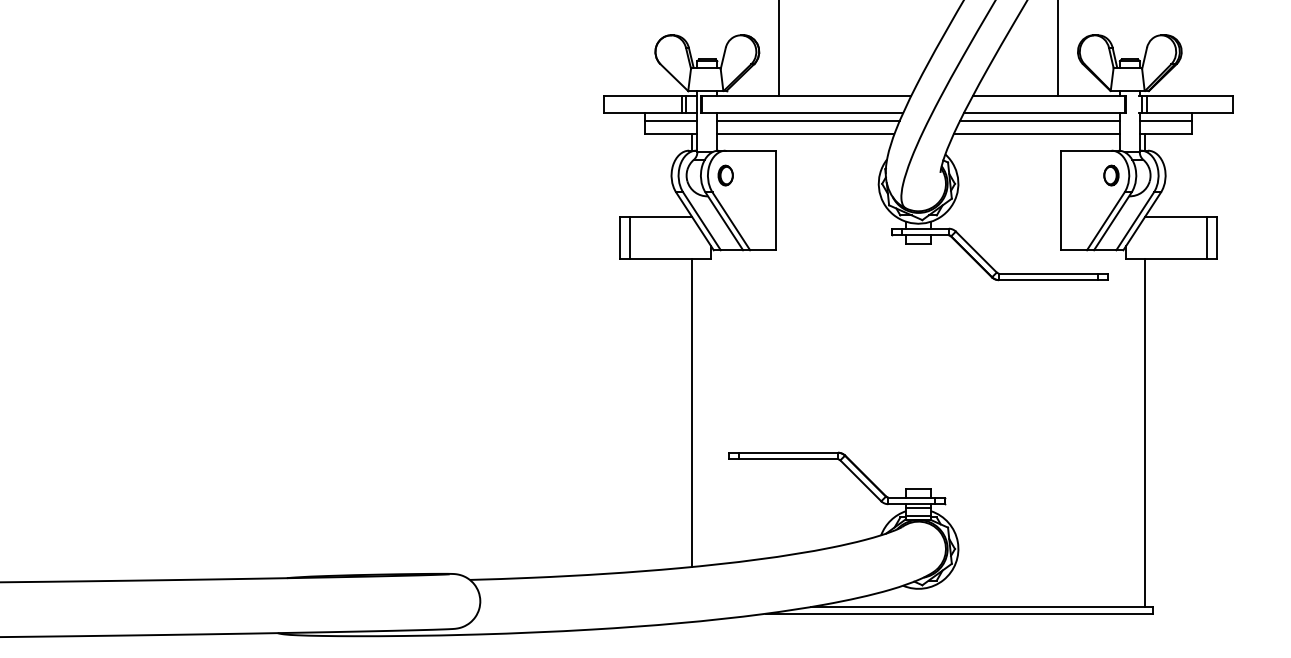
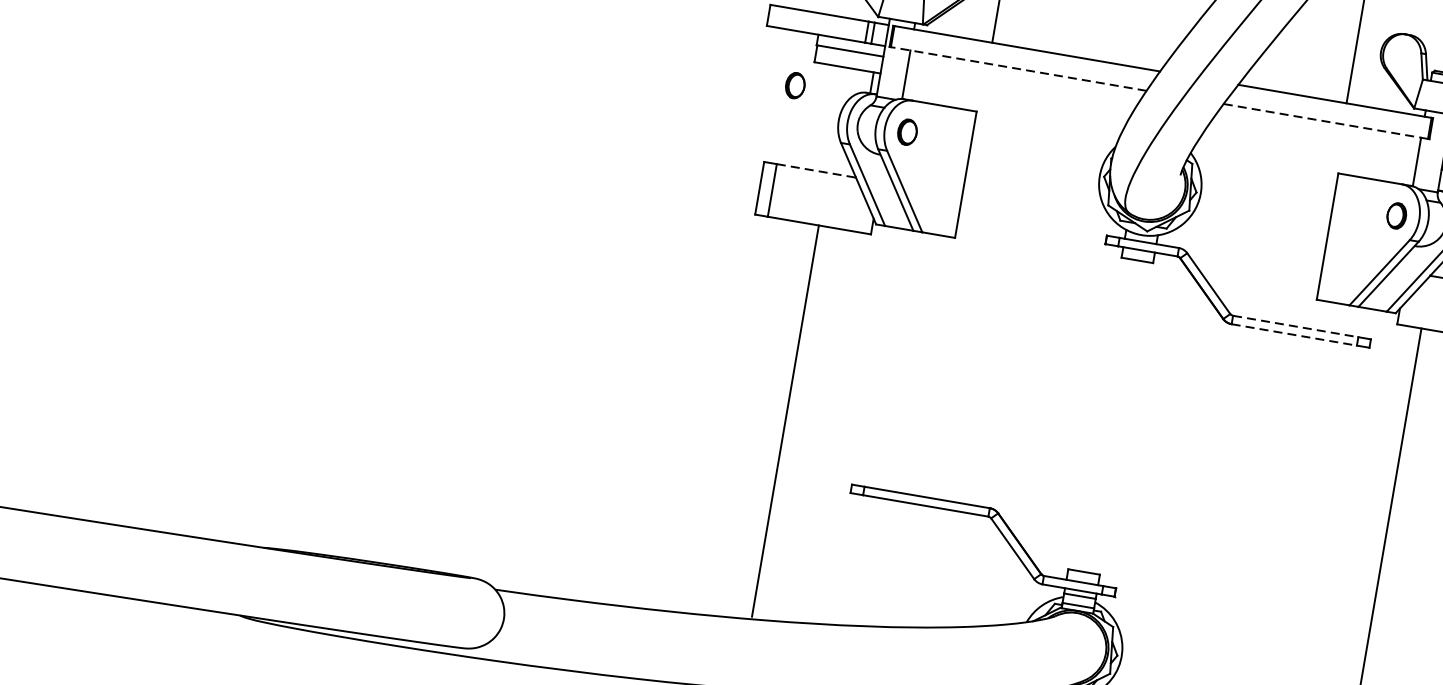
line: (802, 112) -> (1018, 68), solid -> dashed
line: (1044, 112) -> (1325, 121), solid -> dashed
line: (808, 120) -> (1024, 80), removed
line: (1039, 120) -> (1317, 130), removed
line: (805, 134) -> (1017, 97), removed
line: (1036, 134) -> (1310, 147), removed
part: (633, 154) -> (795, 85), added
line: (661, 217) -> (816, 171), solid -> dashed
line: (1049, 273) -> (1296, 326), solid -> dashed
line: (1049, 280) -> (1295, 335), solid -> dashed
line: (692, 412) -> (786, 420), moved

